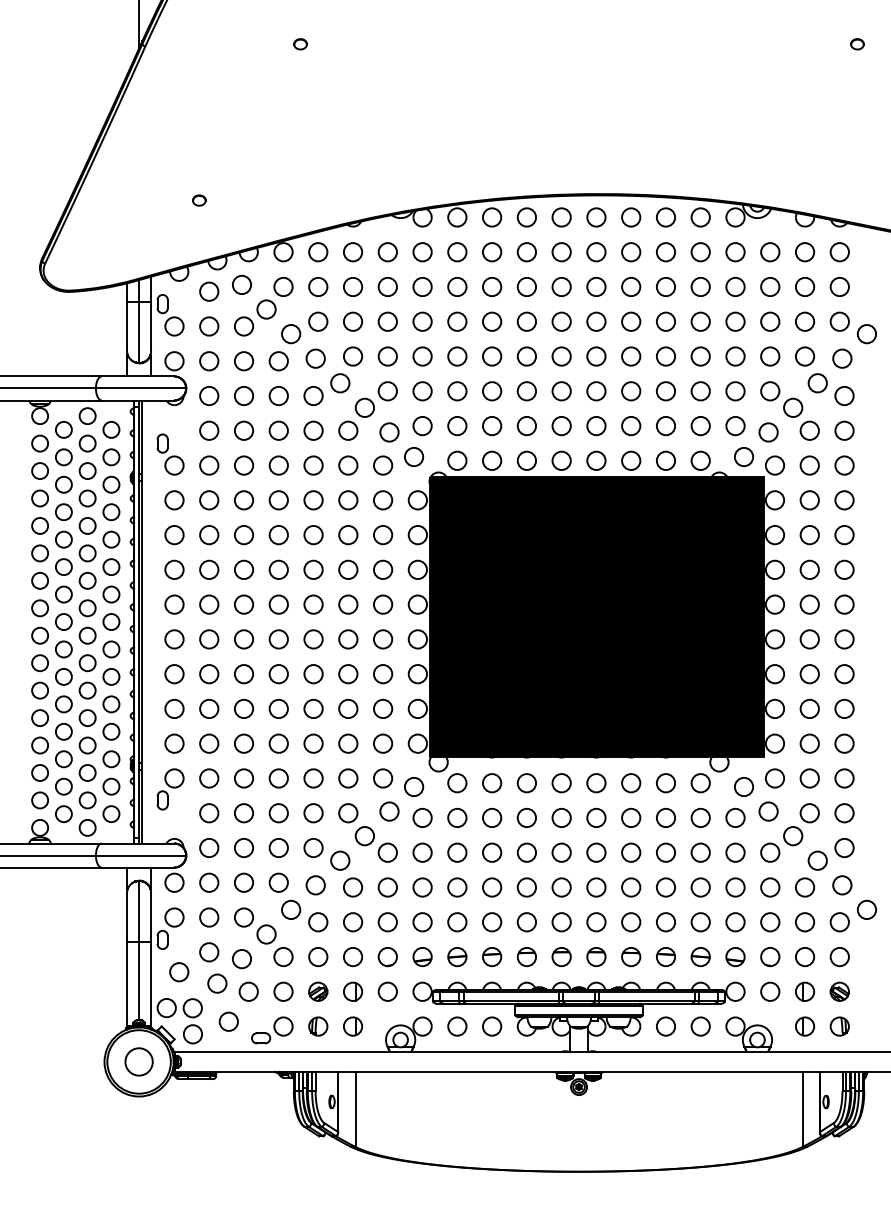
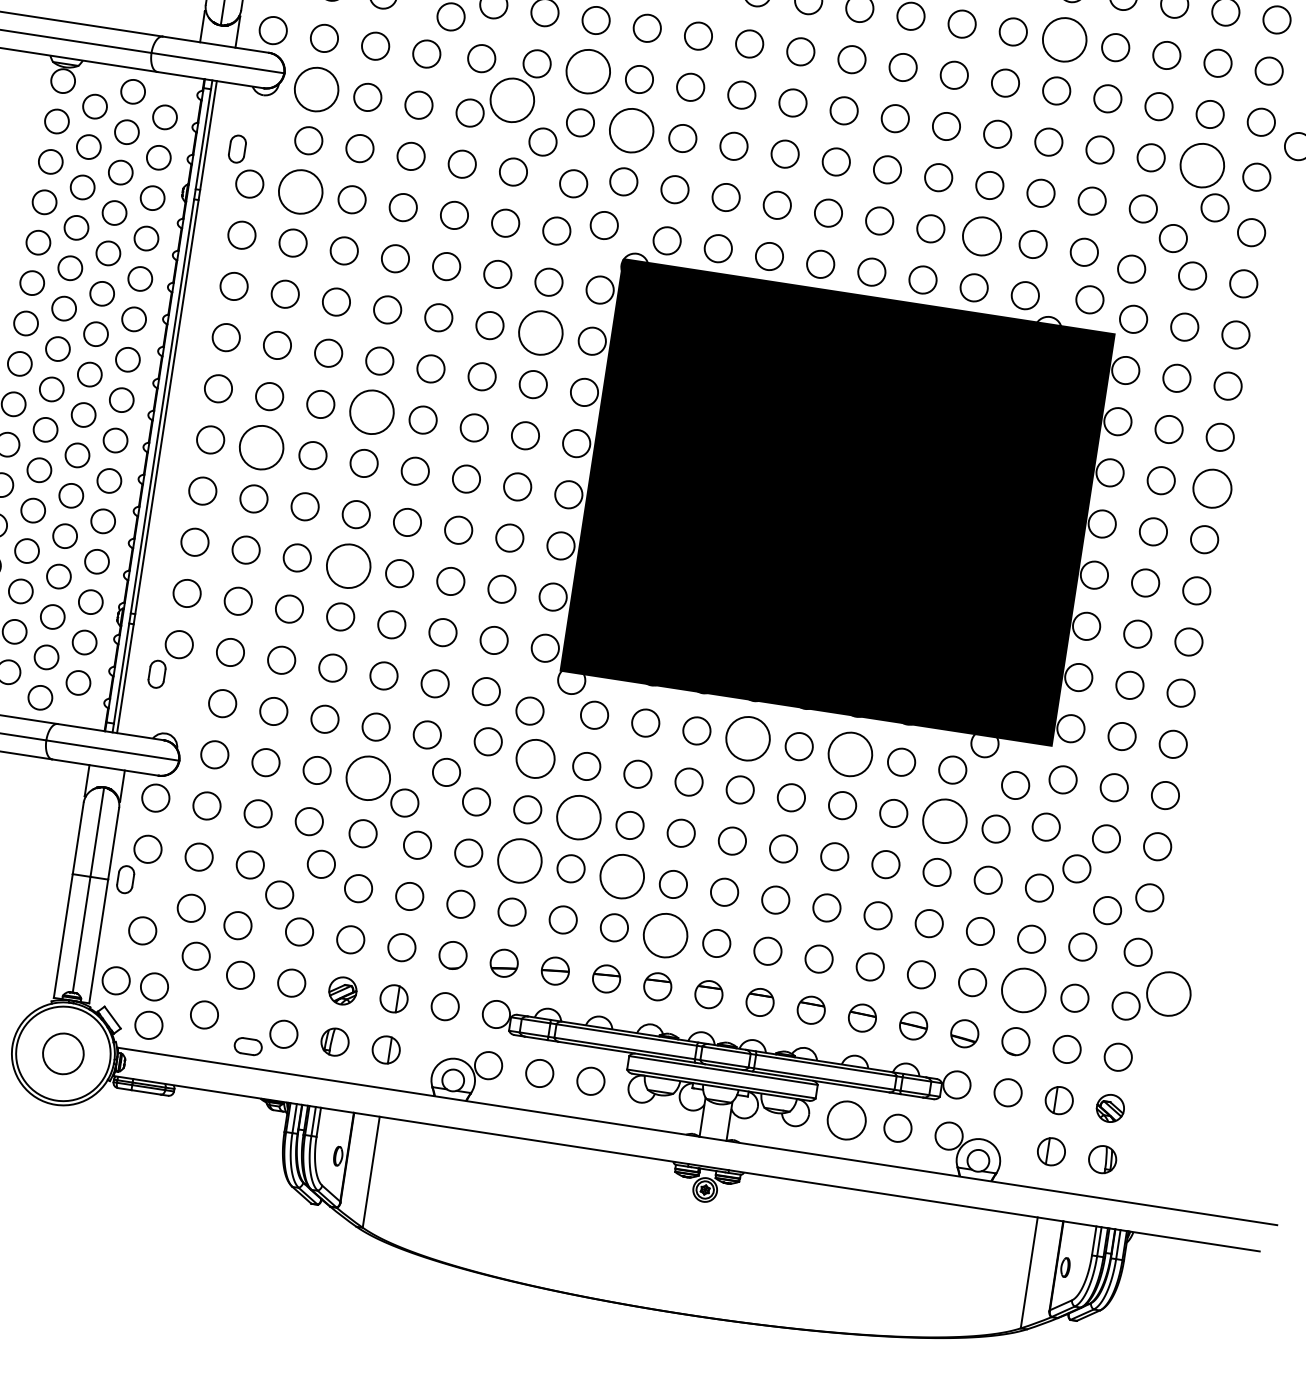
circle: (700, 286) -> (1064, 39), size x1.6
circle: (387, 356) -> (587, 71), size x1.6
circle: (804, 356) -> (1201, 165), size x1.6
circle: (340, 383) -> (512, 100), size x1.6
circle: (422, 391) -> (631, 130), size x1.6
circle: (209, 395) -> (317, 88), size x1.6
circle: (665, 426) -> (981, 237), size x1.4
circle: (209, 465) -> (301, 191), size x1.6
circle: (383, 535) -> (541, 334), size x1.6
circle: (844, 569) -> (1212, 487), size x1.4
circle: (278, 604) -> (371, 412), size x1.6
circle: (209, 639) -> (262, 447), size x1.6
circle: (278, 708) -> (348, 565), size x1.6
circle: (561, 783) -> (747, 739), size x1.6
circle: (631, 783) -> (850, 754), size x1.6
circle: (422, 817) -> (535, 757), size x1.4
circle: (700, 817) -> (944, 820), size x1.6
circle: (313, 847) -> (368, 777), size x1.6
circle: (457, 852) -> (579, 817), size x1.6
circle: (422, 887) -> (519, 860), size x1.6
circle: (492, 887) -> (622, 876), size x1.6
circle: (866, 909) -> (1168, 993), size x1.6
circle: (526, 922) -> (664, 935), size x1.6
circle: (770, 922) -> (1024, 990), size x1.6
circle: (665, 1026) -> (846, 1120), size x1.4

